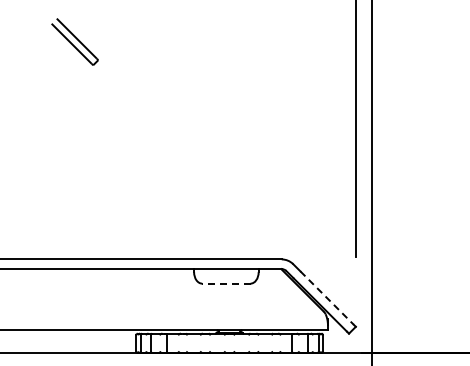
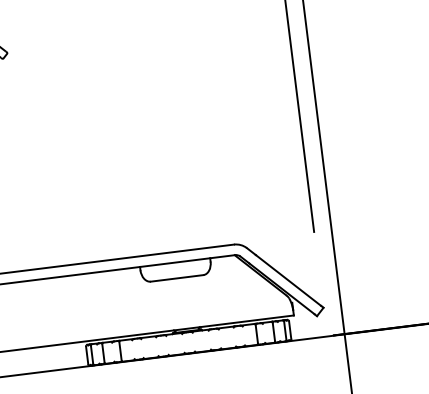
line: (225, 283) -> (176, 278), dashed -> solid
line: (327, 298) -> (288, 280), dashed -> solid

